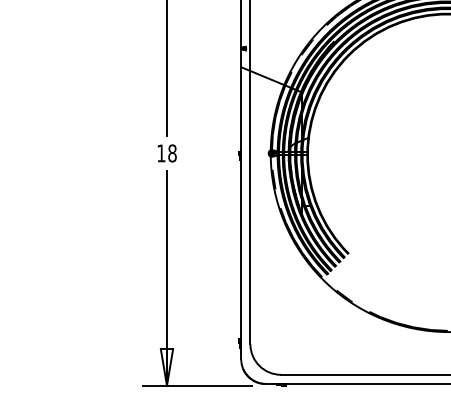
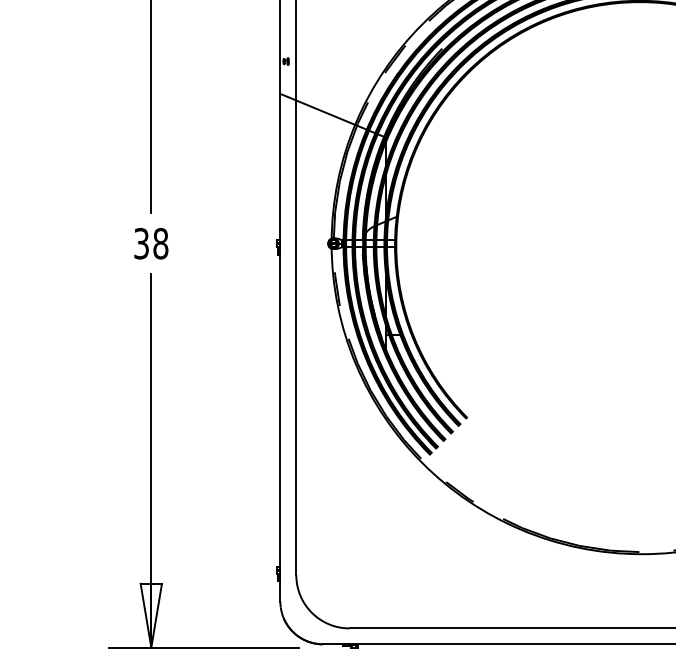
text: (161, 153) -> (141, 243), 18 -> 38

